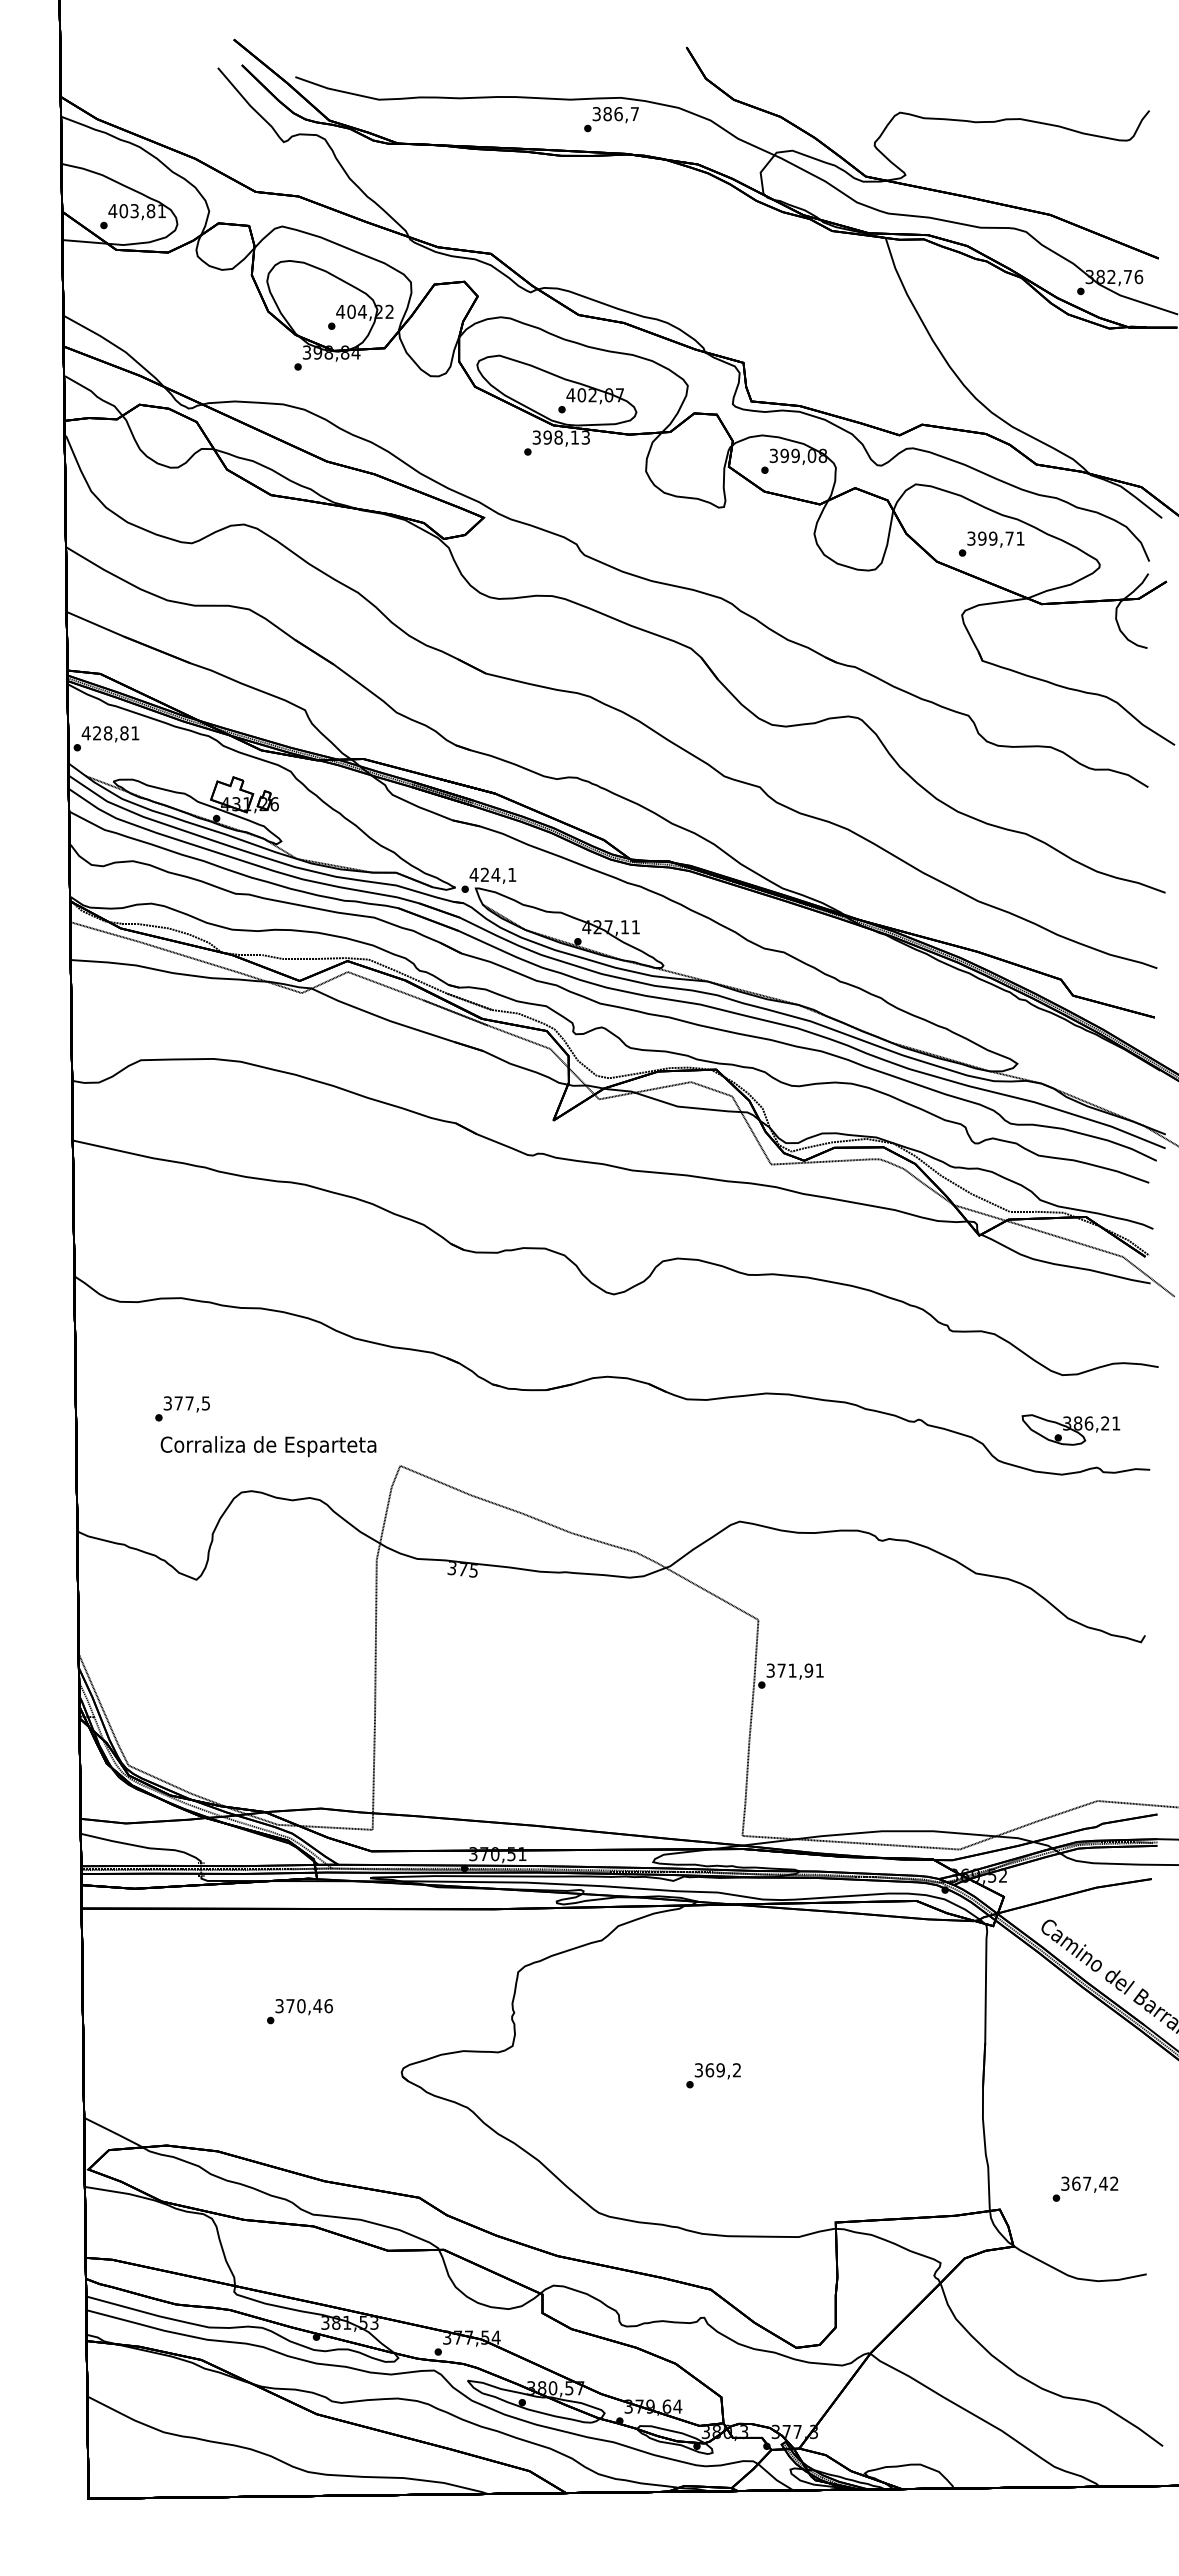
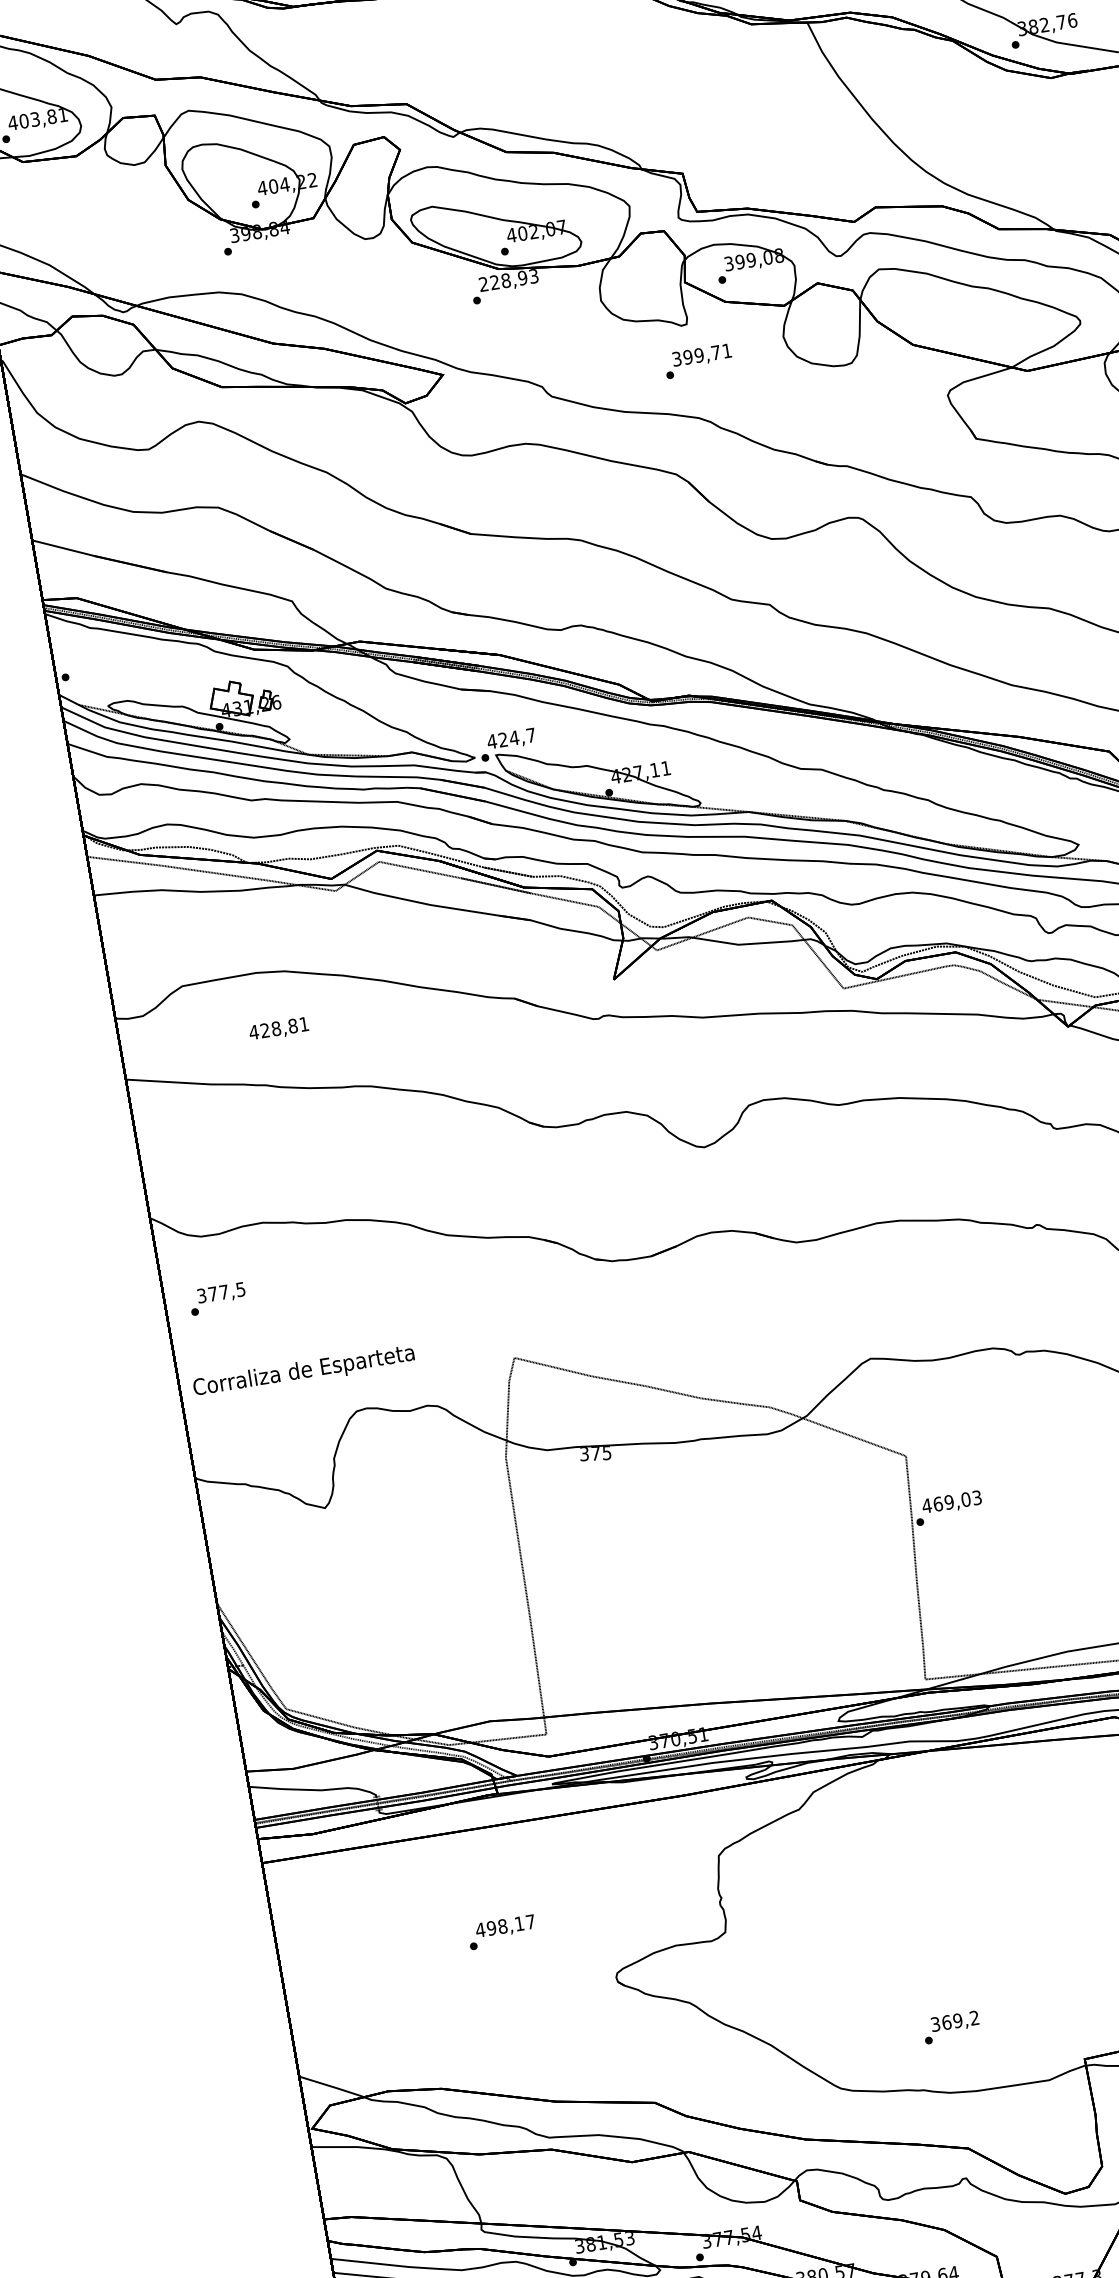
text: (555, 437) -> (502, 281), 398,13 -> 228,93
text: (991, 543) -> (698, 360), moved
text: (110, 734) -> (278, 1029), moved
text: (512, 874) -> (531, 734), 424,1 -> 424,7
text: (182, 1408) -> (217, 1298), moved
text: (268, 1446) -> (303, 1371), moved
text: (794, 1670) -> (951, 1501), 371,91 -> 469,03
text: (303, 2006) -> (505, 1926), 370,46 -> 498,17
text: (713, 2075) -> (951, 2027), moved

